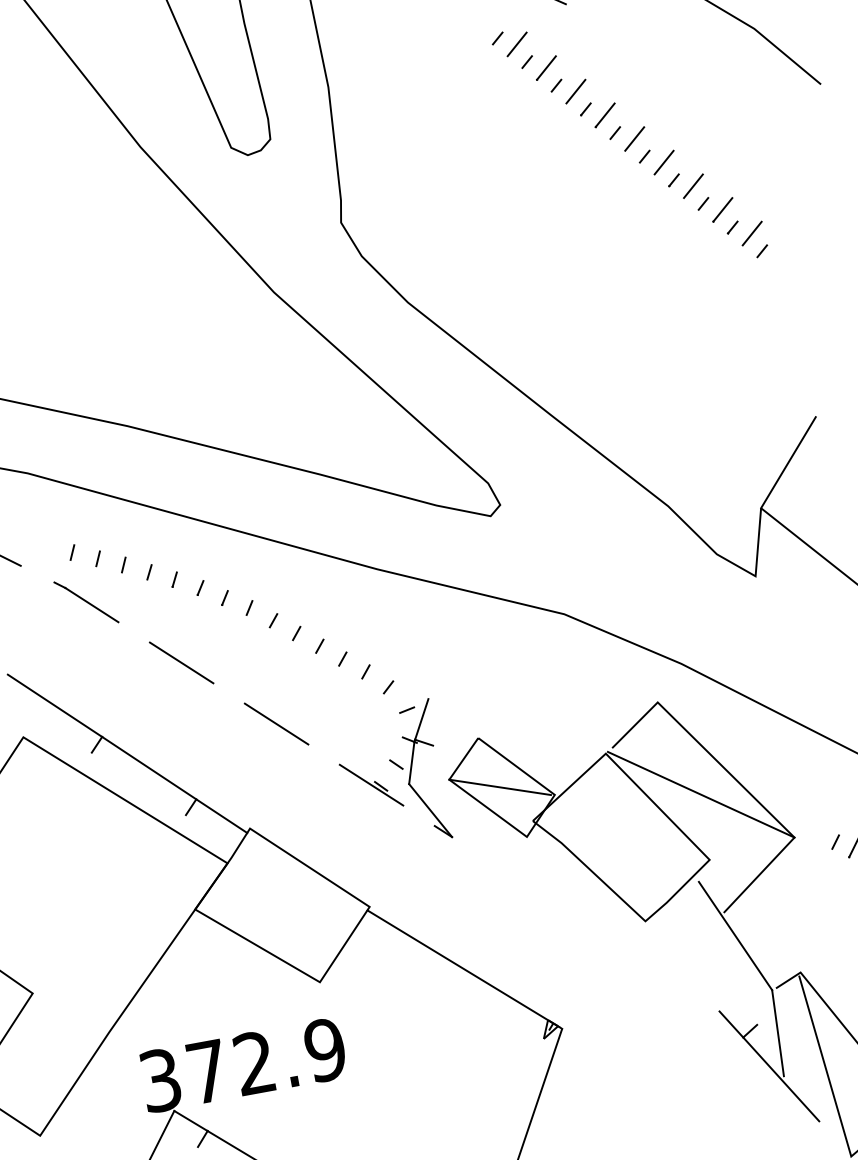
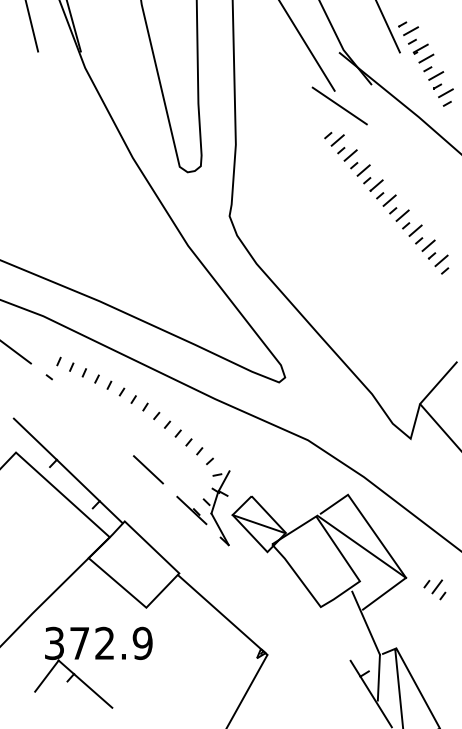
line: (90, 605) -> (63, 390), removed
line: (180, 662) -> (104, 428), removed

